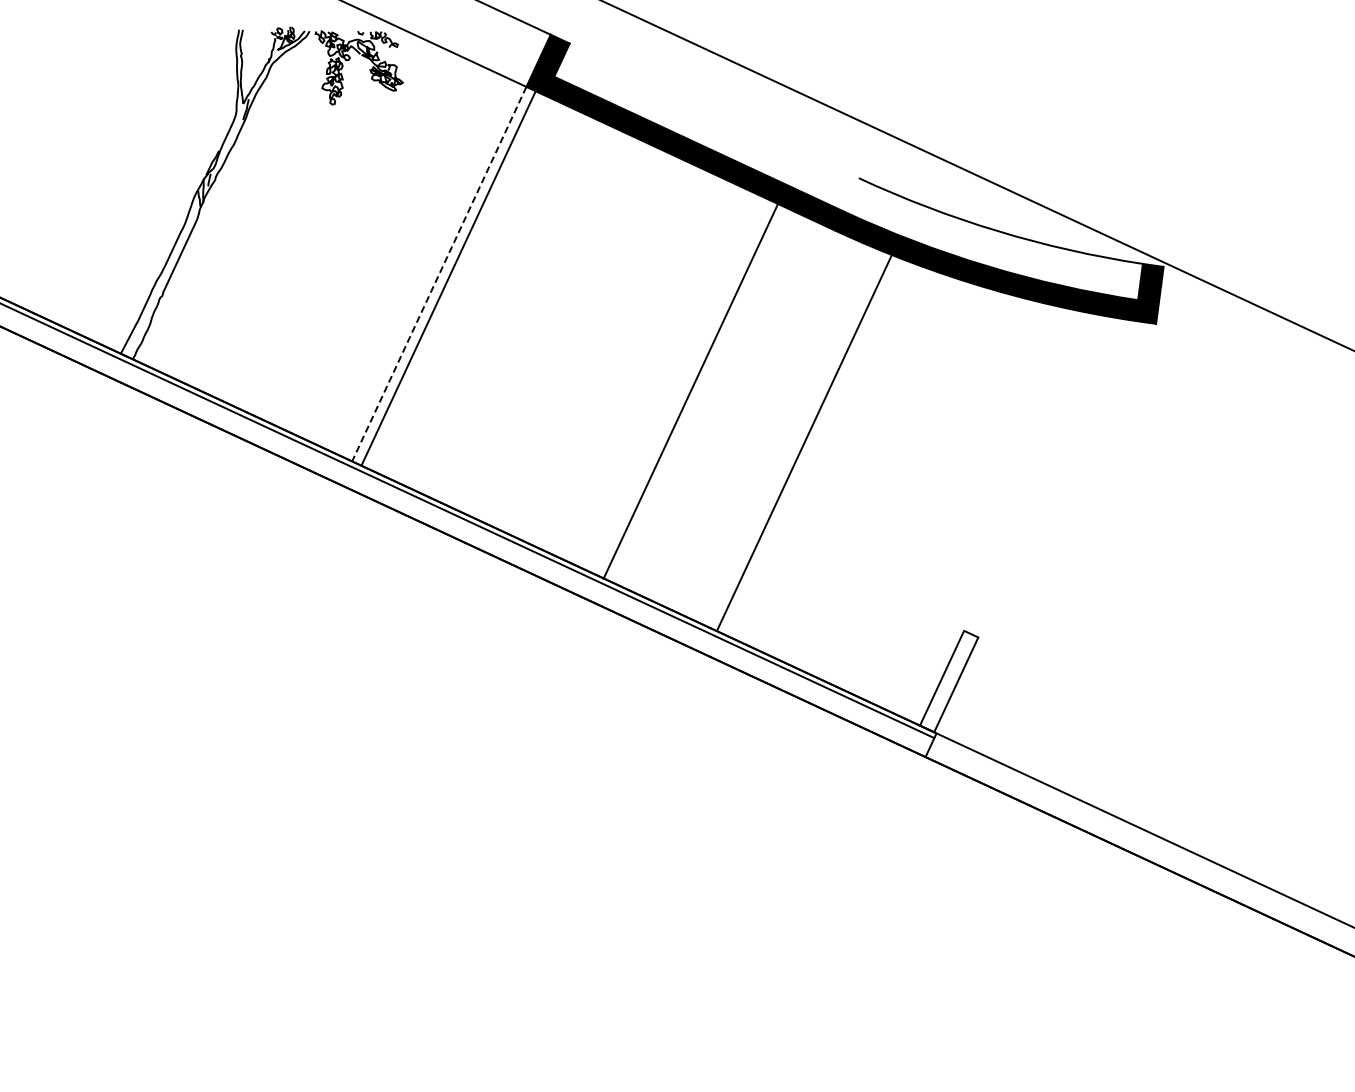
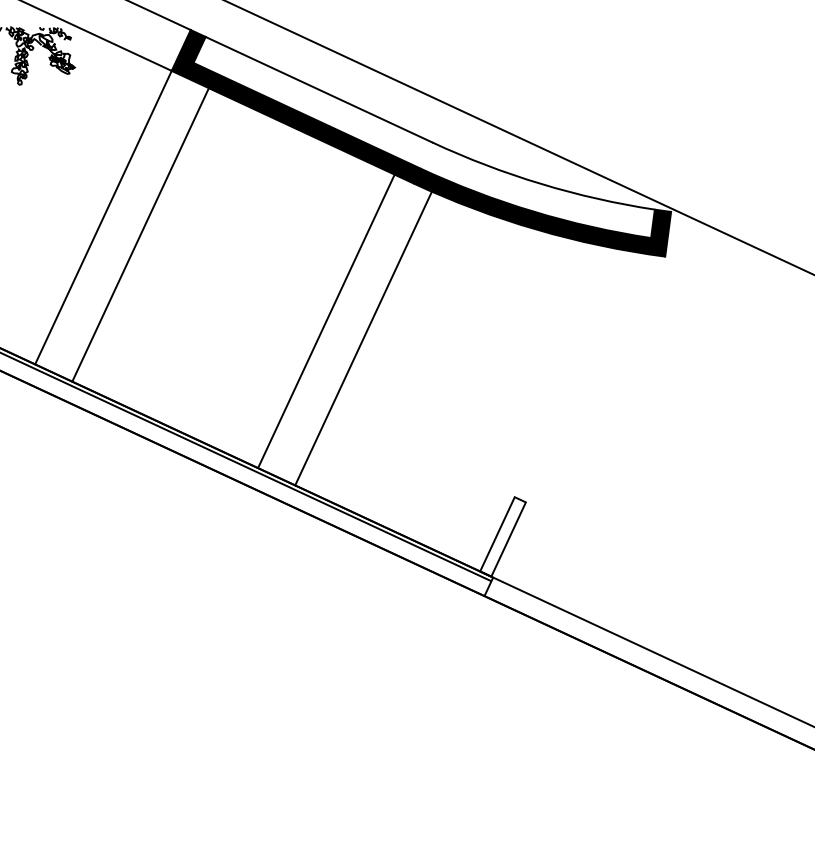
line: (713, 110) -> (318, 89), added
line: (439, 274) -> (103, 217), dashed -> solid
line: (448, 277) -> (140, 234), moved
line: (690, 391) -> (326, 321), moved
line: (804, 443) -> (363, 338), moved

